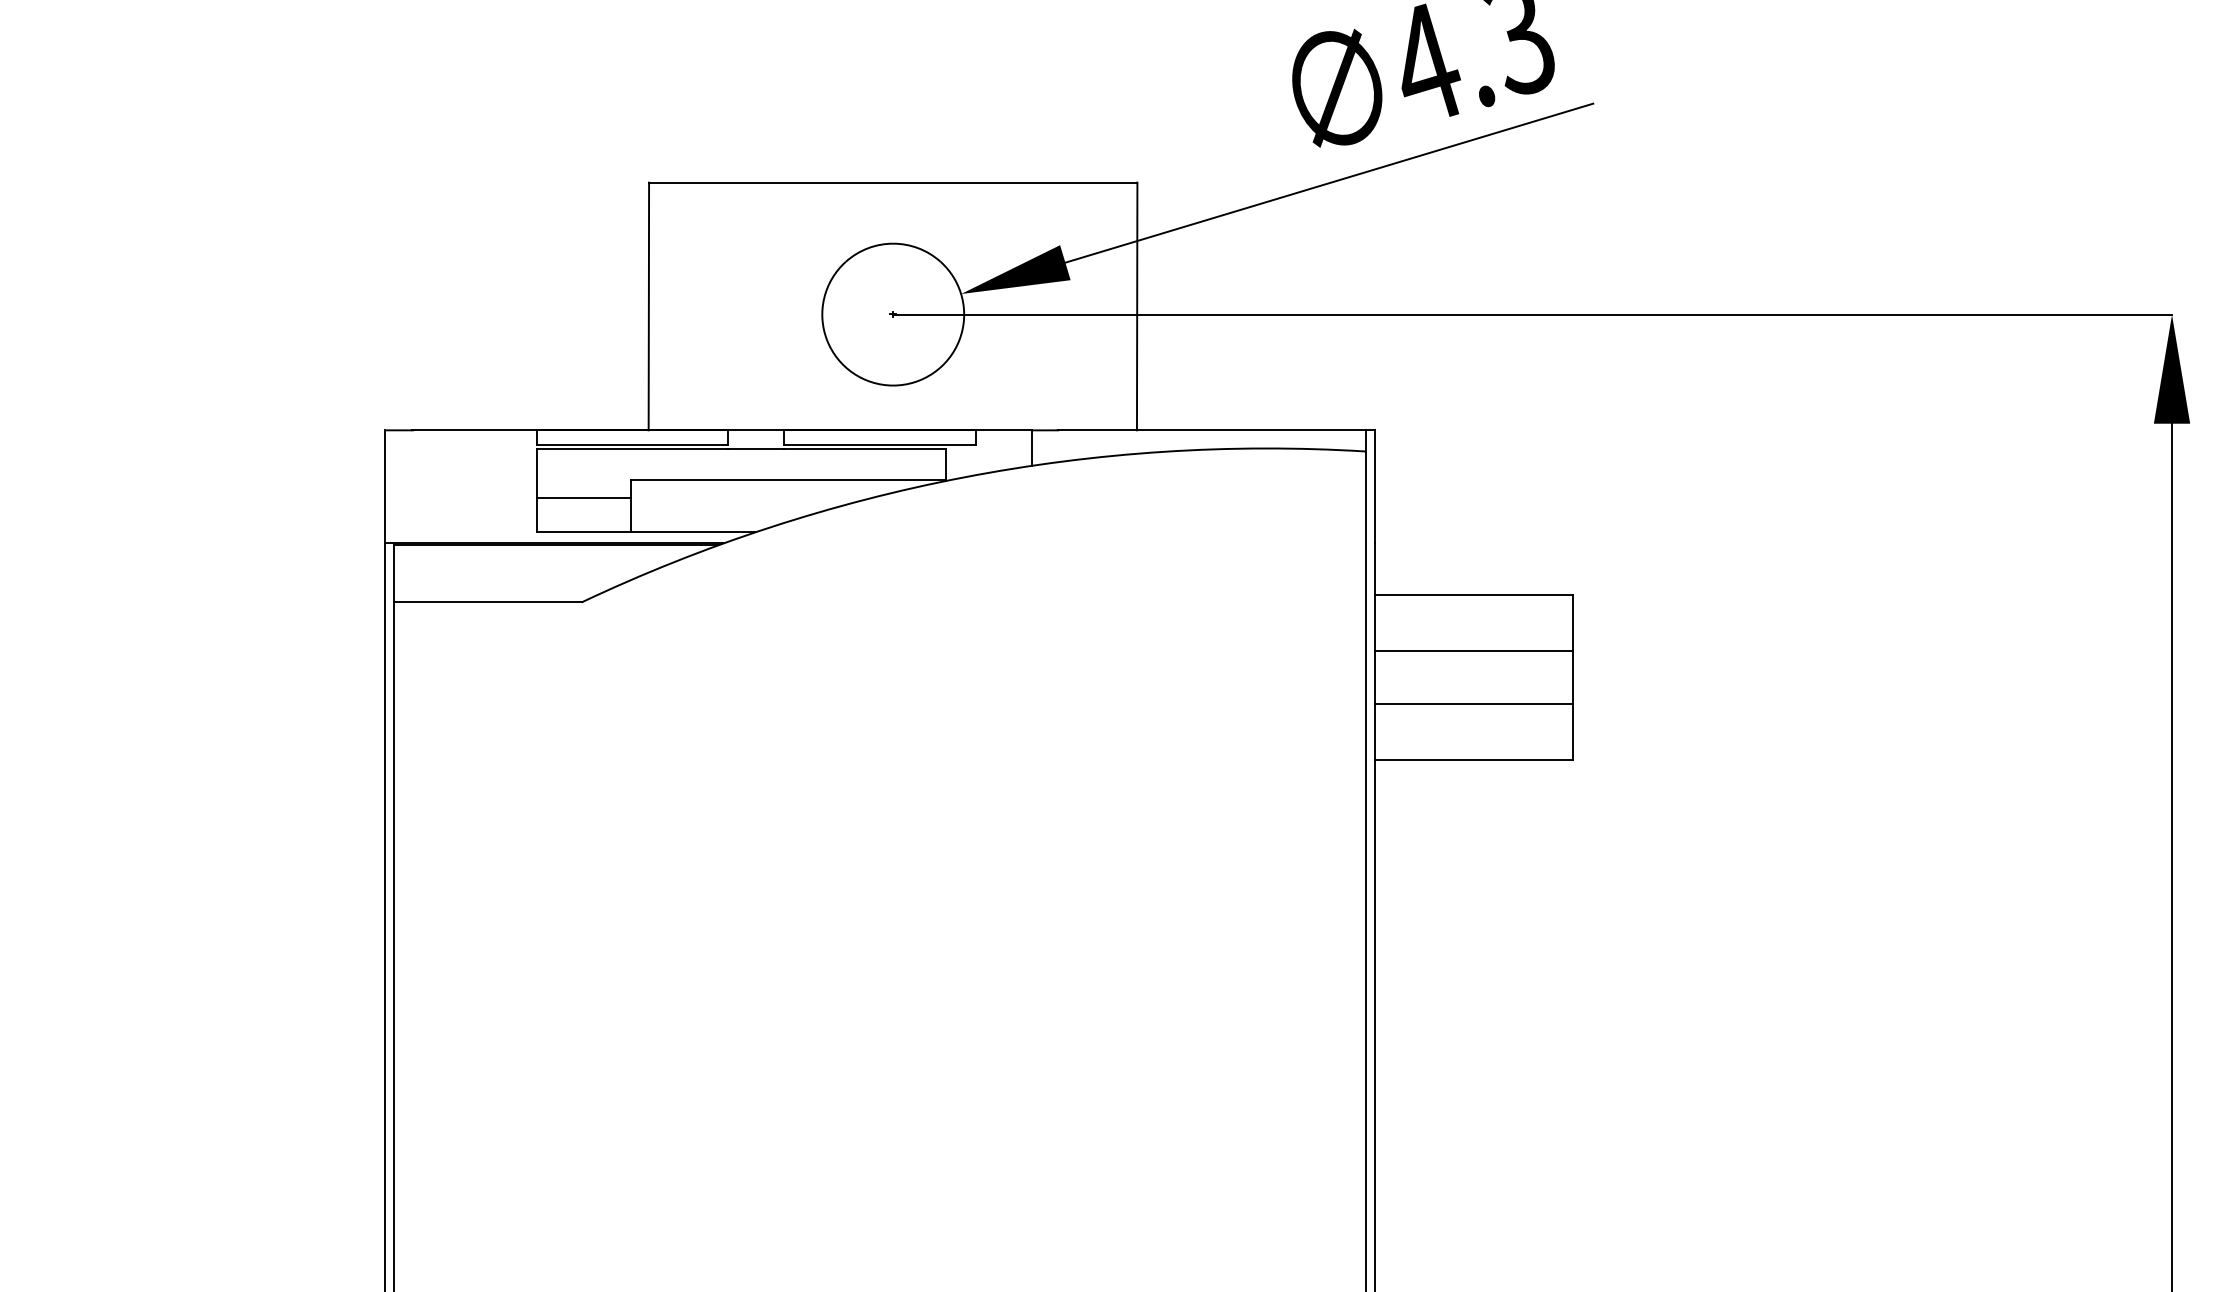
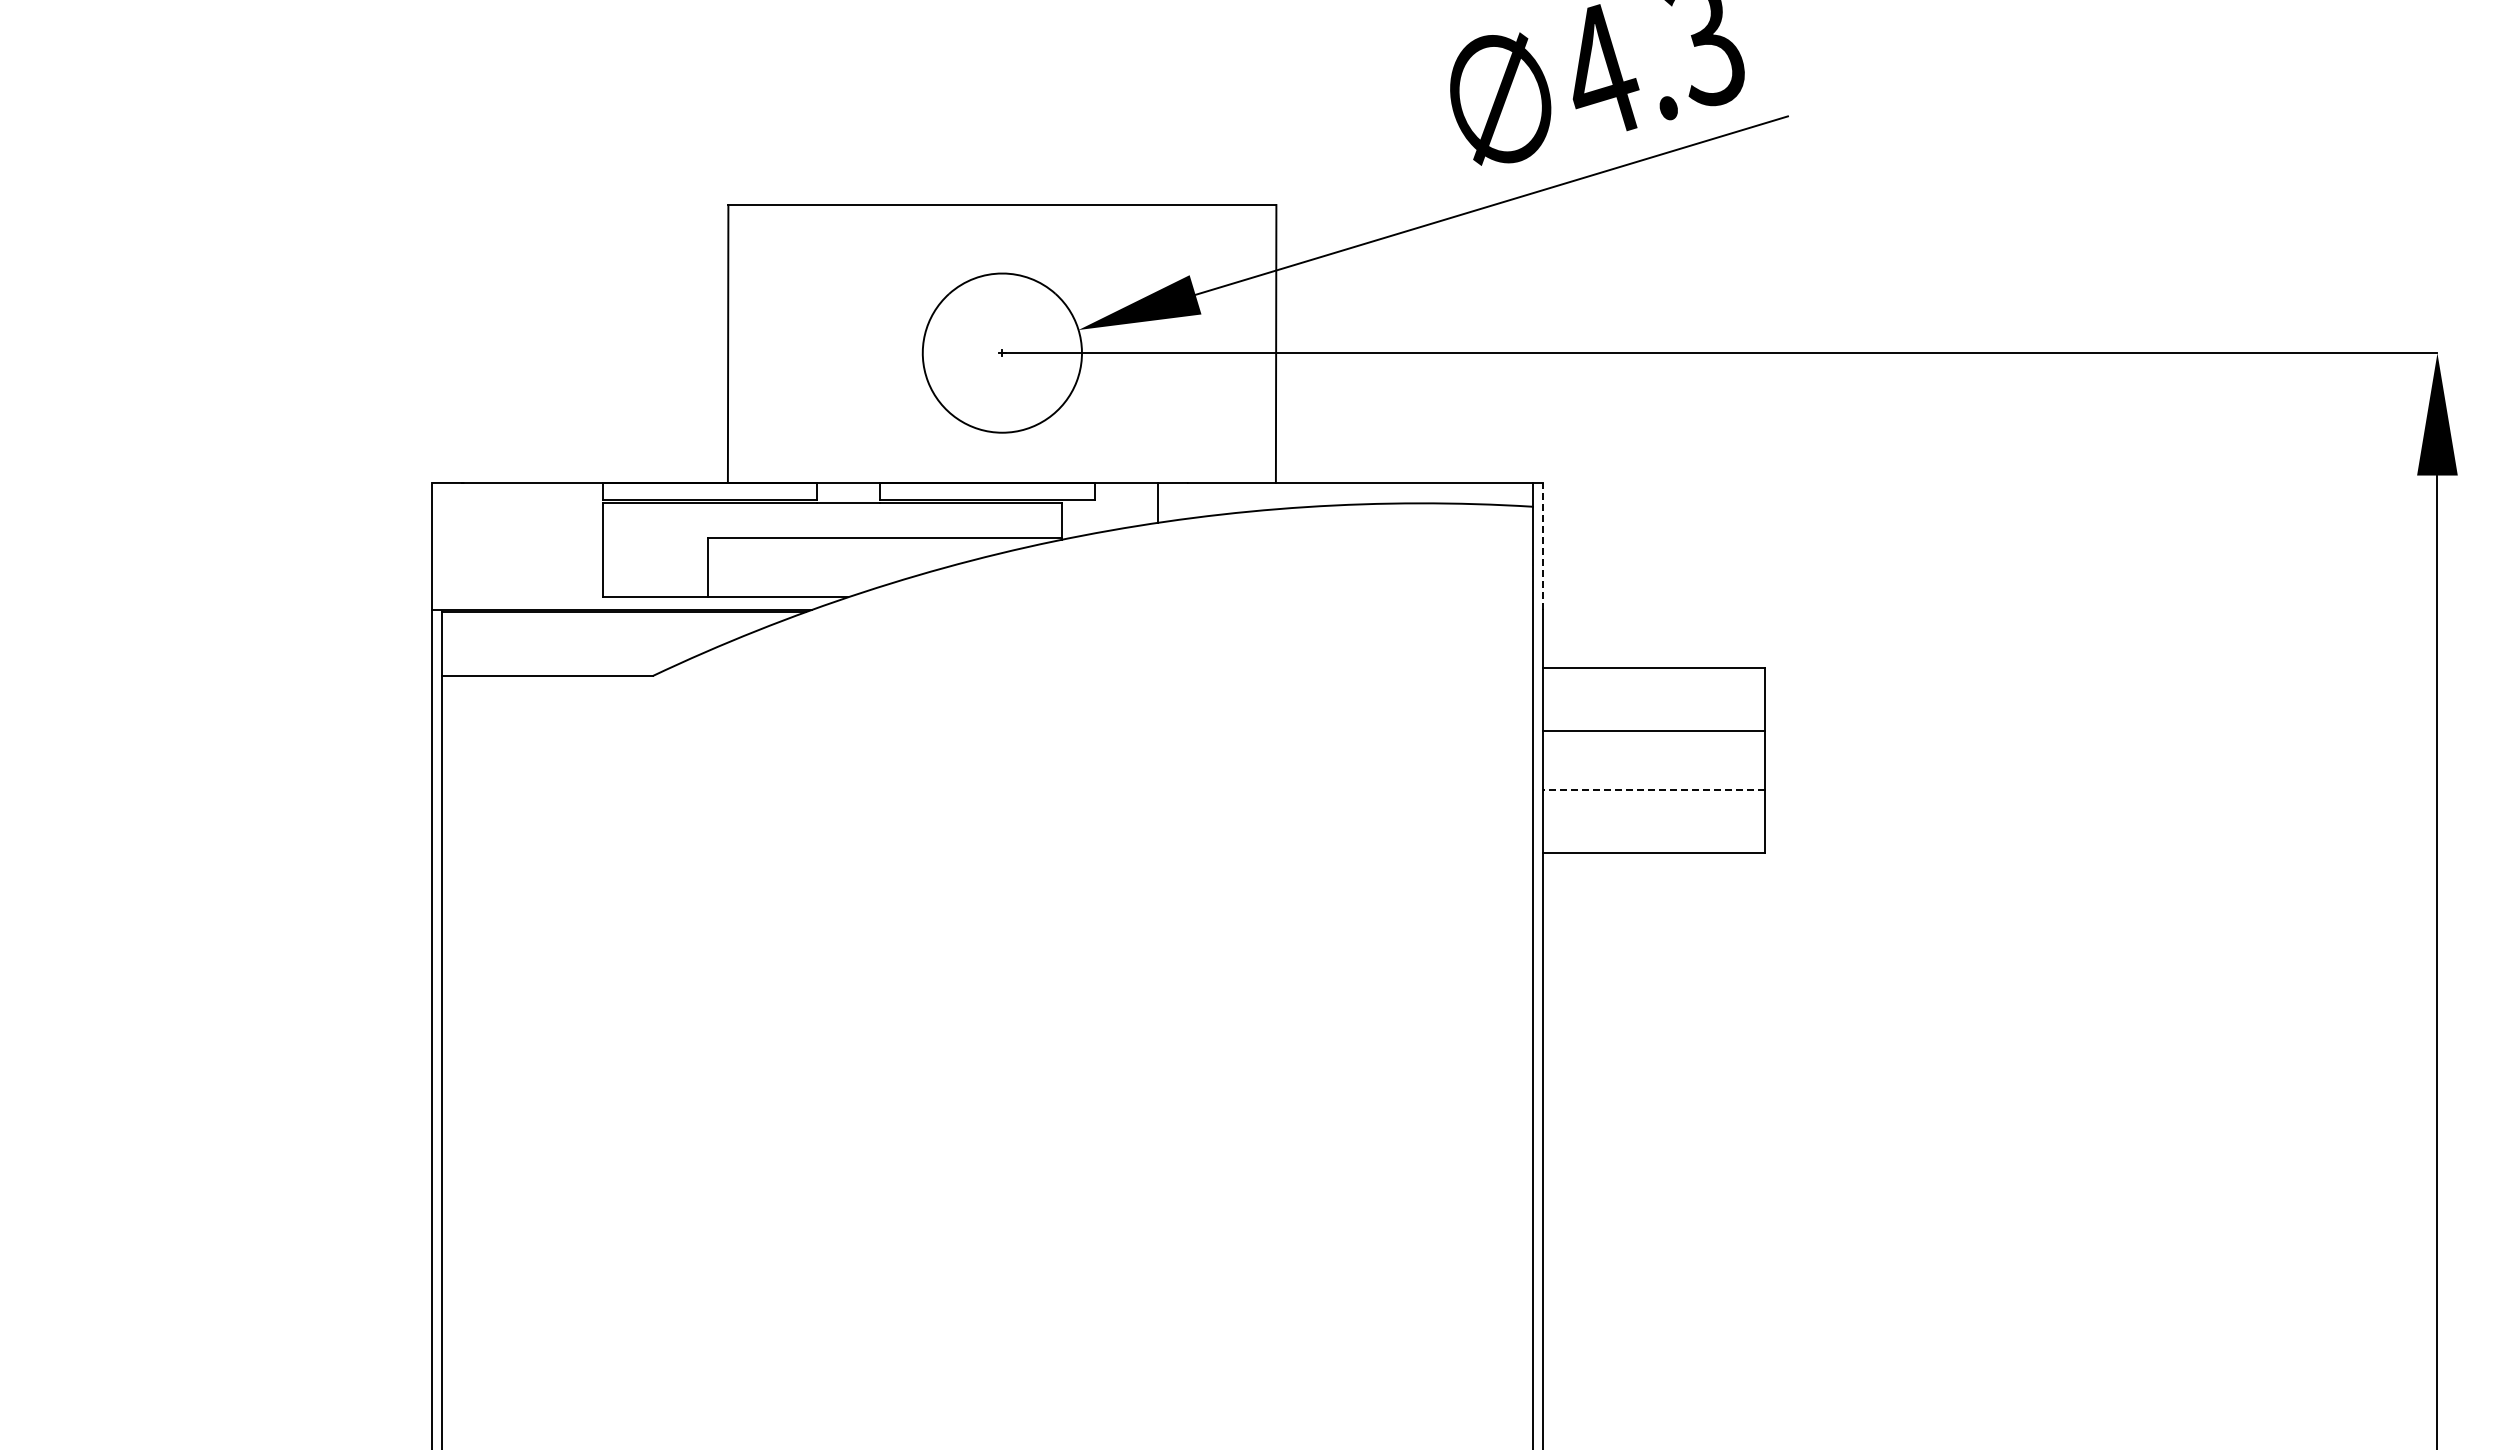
line: (1375, 486) -> (1543, 545), solid -> dashed
line: (583, 498) -> (654, 559), removed
line: (1473, 704) -> (1653, 790), solid -> dashed

